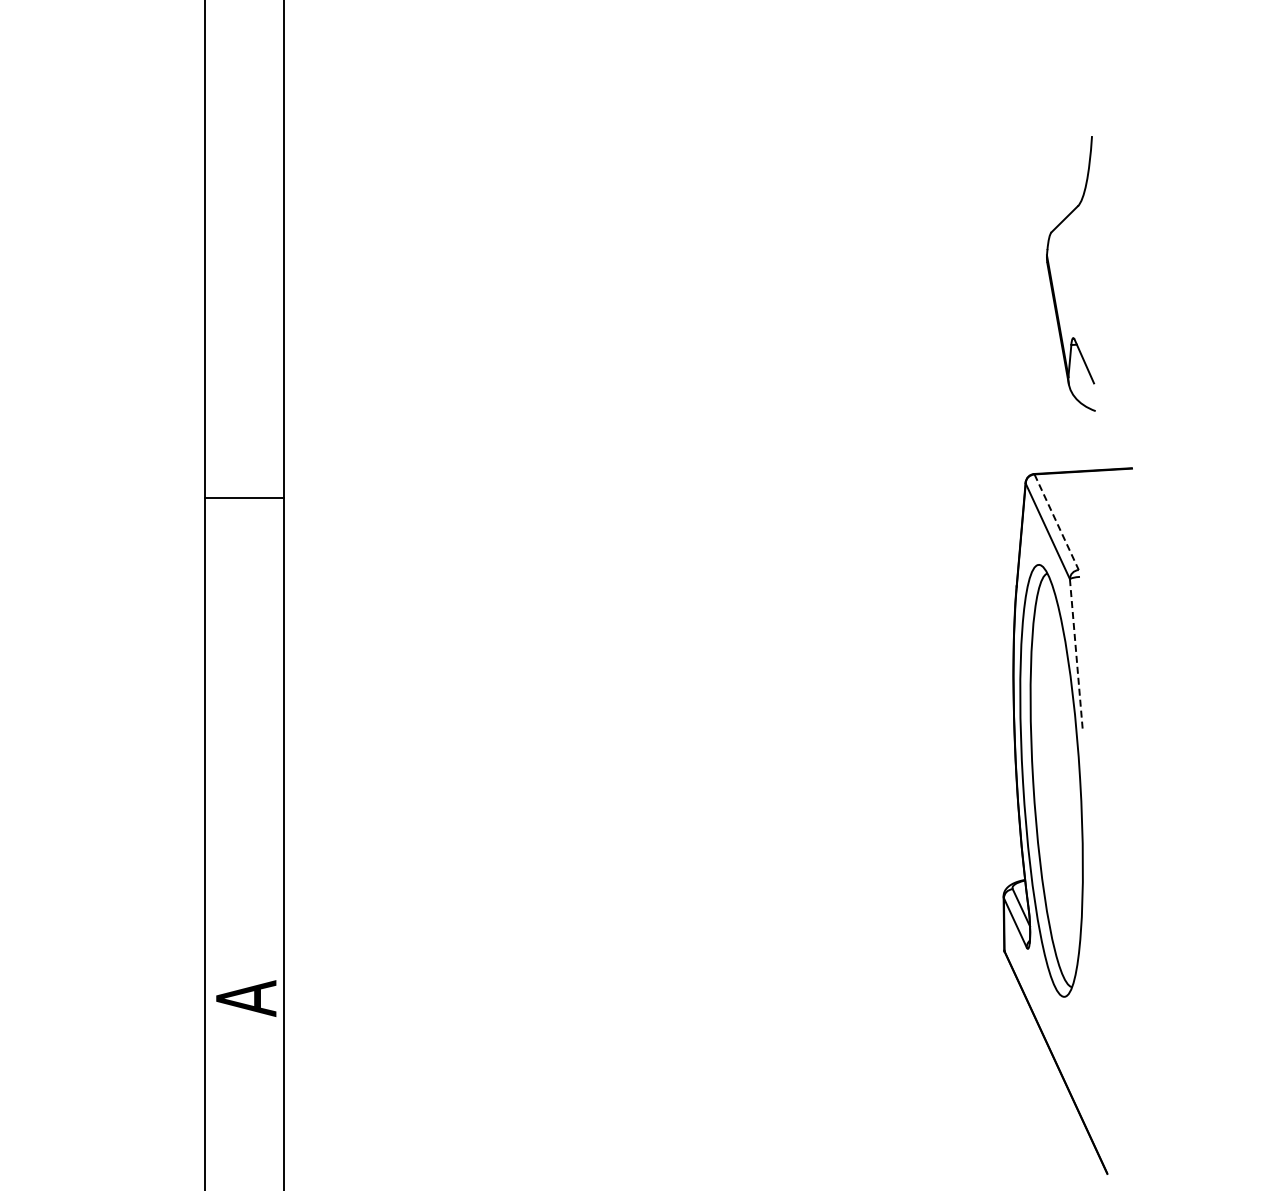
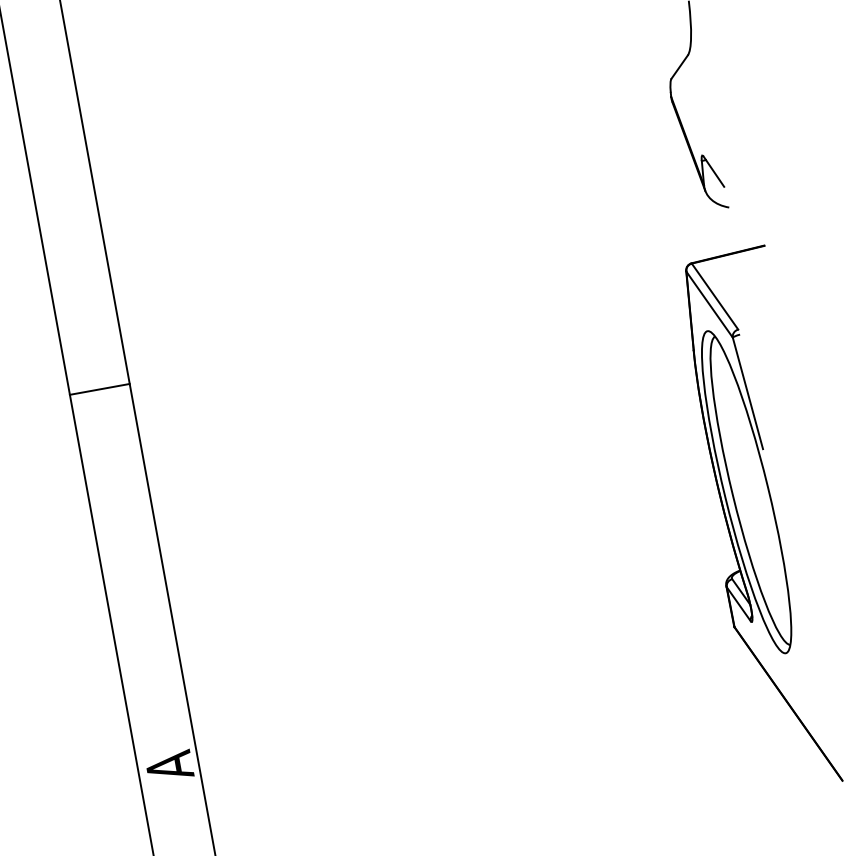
line: (1056, 522) -> (714, 296), dashed -> solid
line: (1076, 654) -> (748, 393), dashed -> solid

